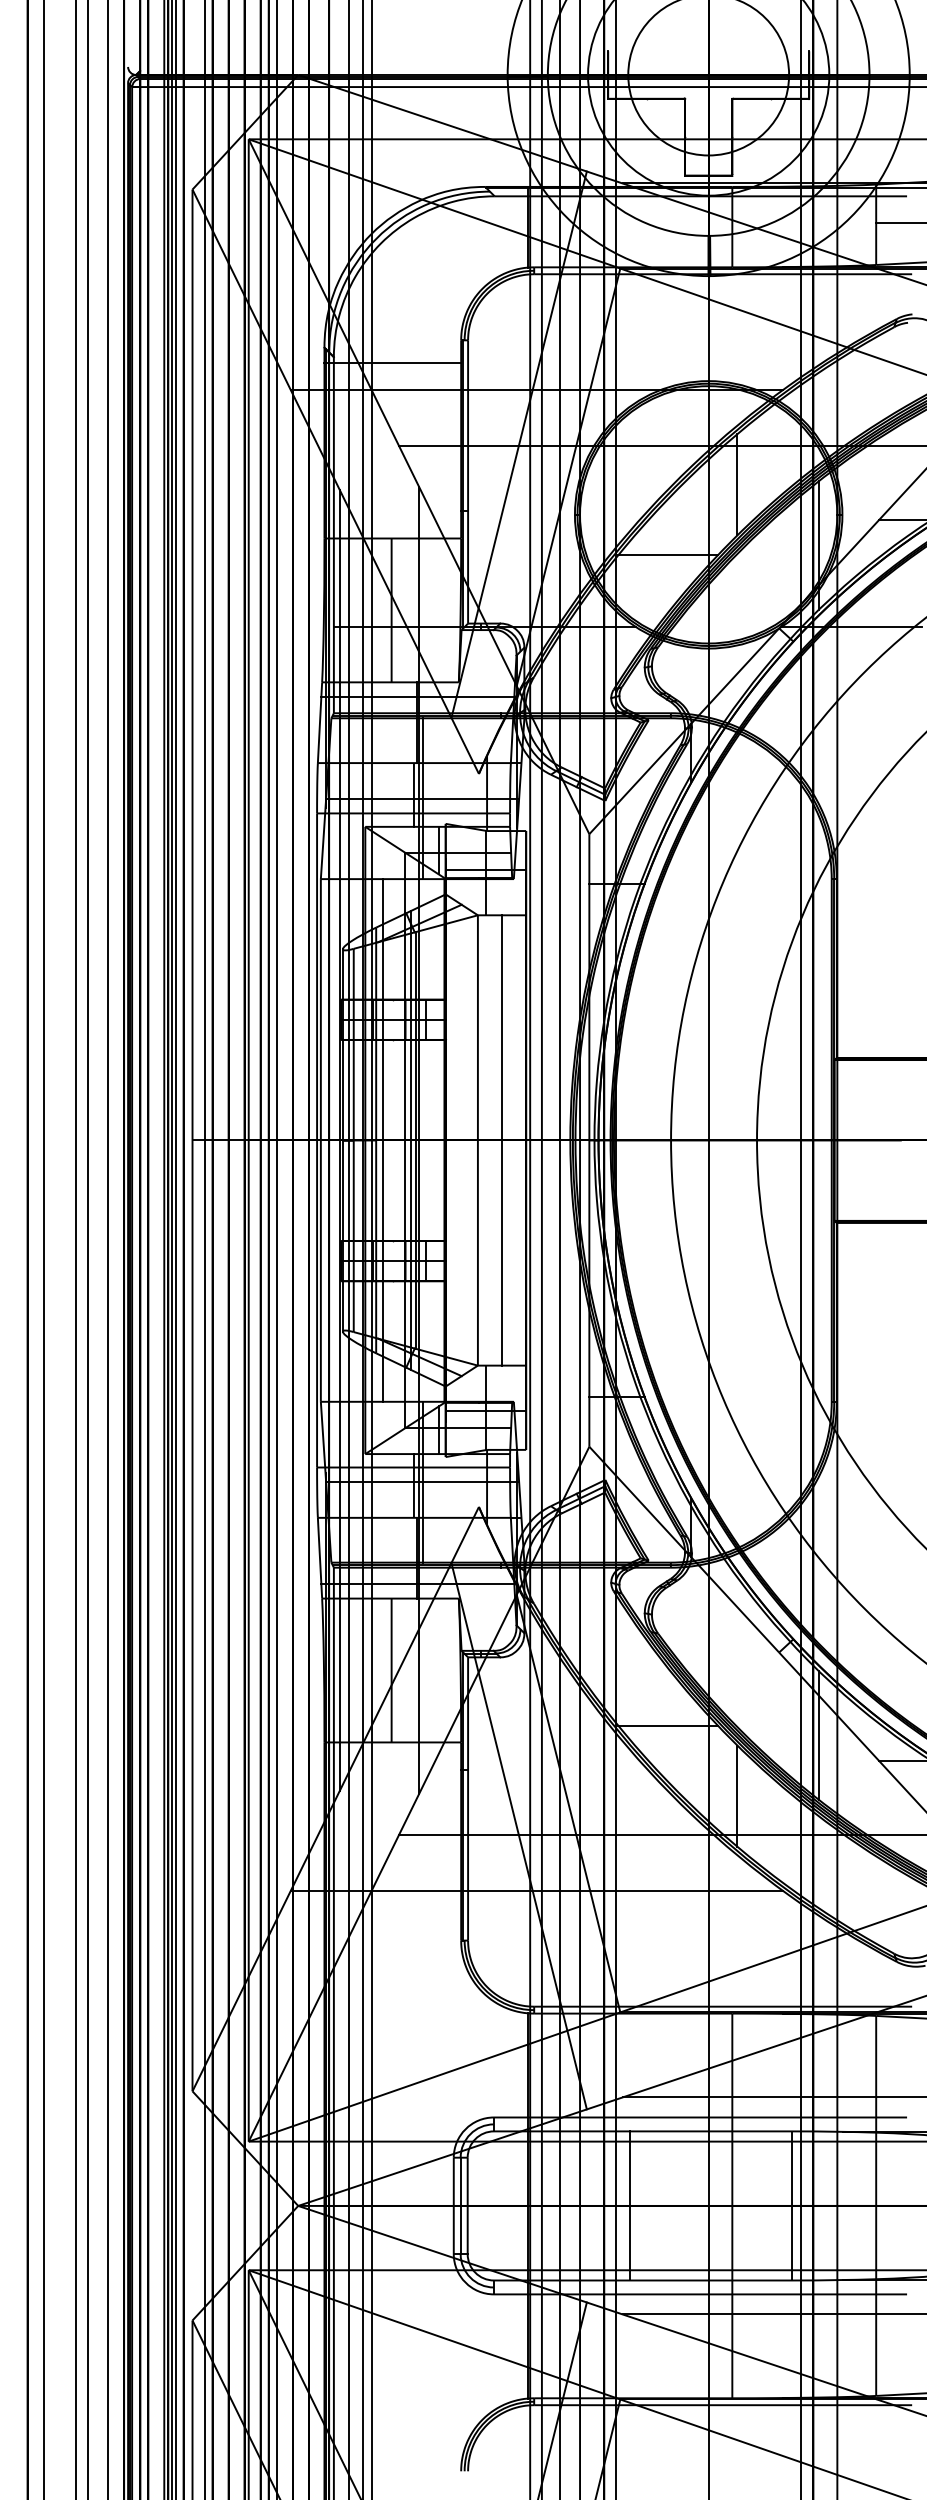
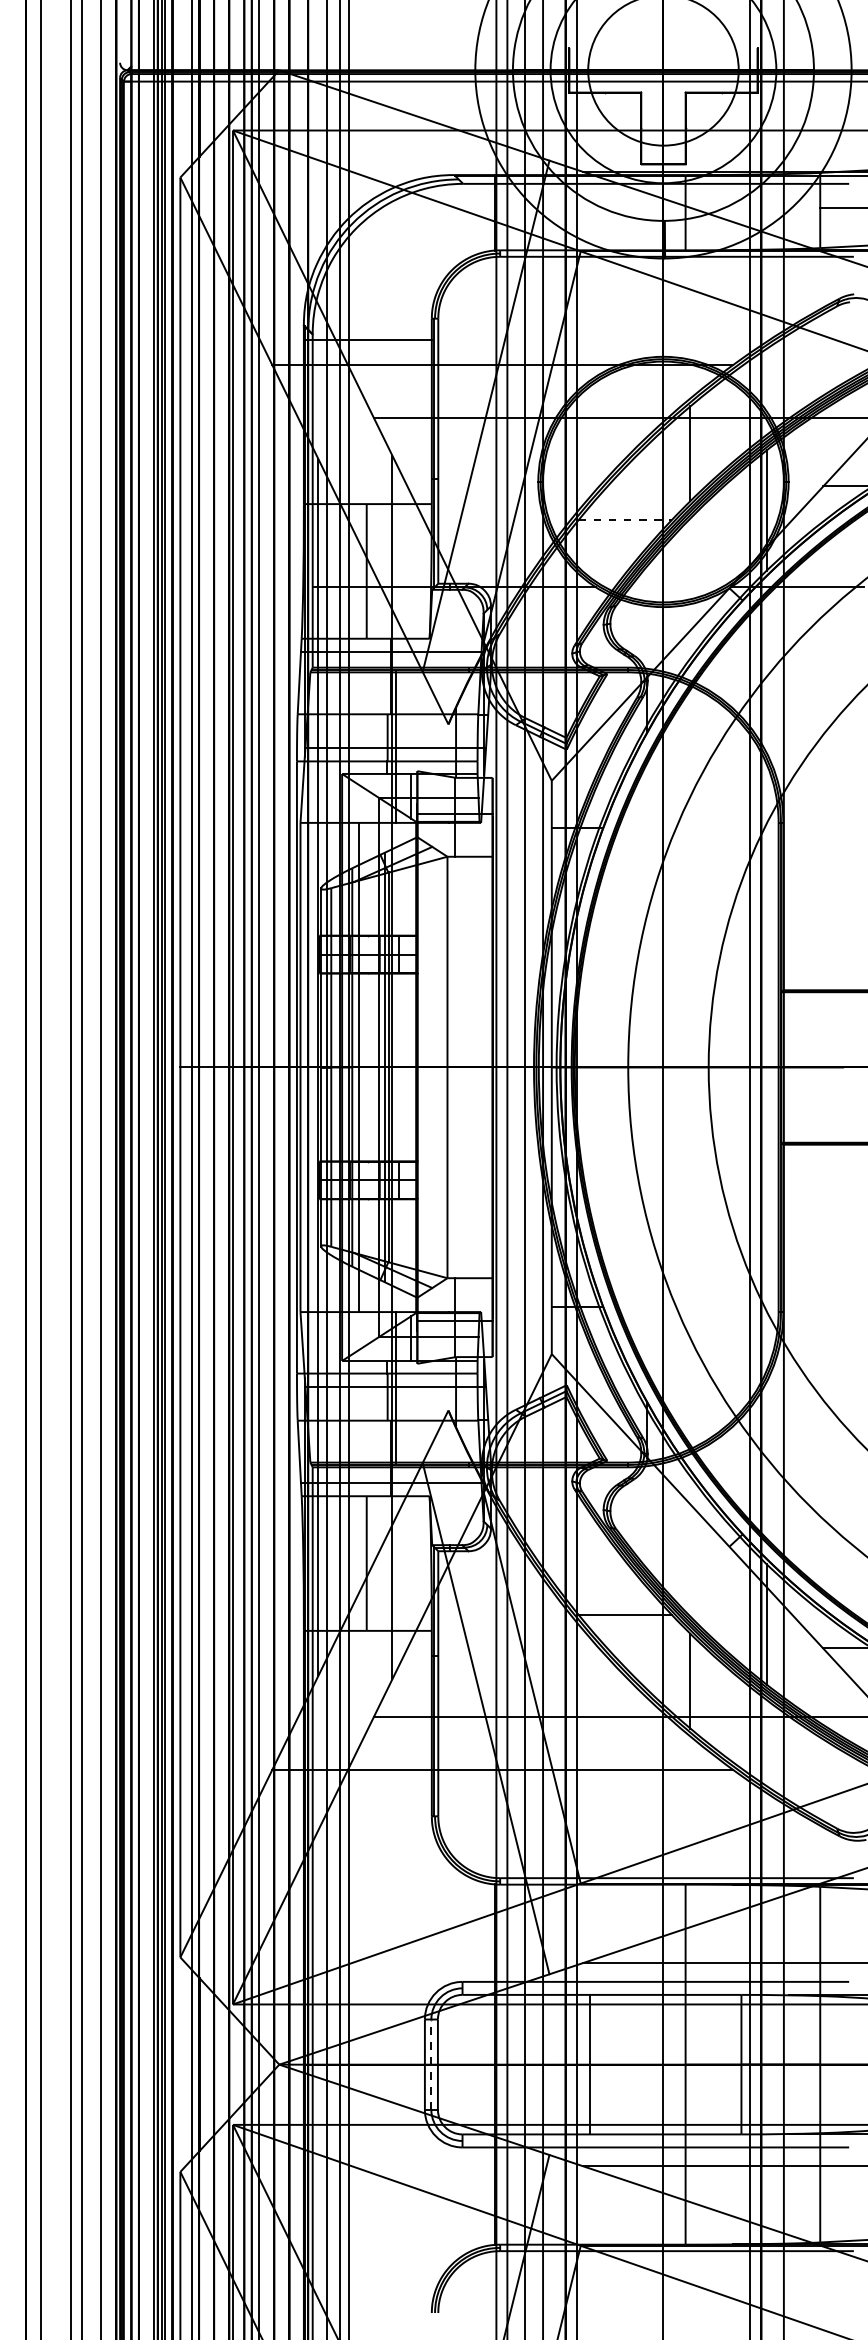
line: (668, 555) -> (625, 520), solid -> dashed
line: (502, 1140) -> (470, 1067), removed
line: (460, 2205) -> (431, 2064), solid -> dashed

